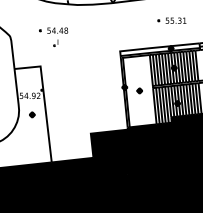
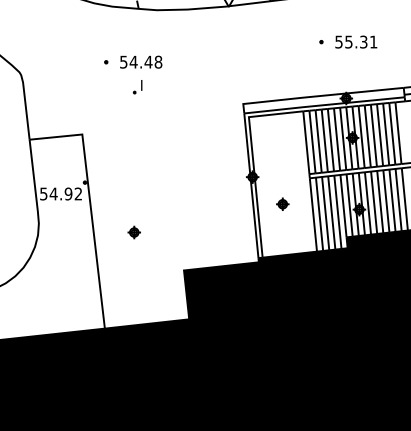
part: (53, 36) -> (132, 73), moved
part: (139, 90) -> (282, 203), moved
part: (32, 114) -> (134, 231), moved

